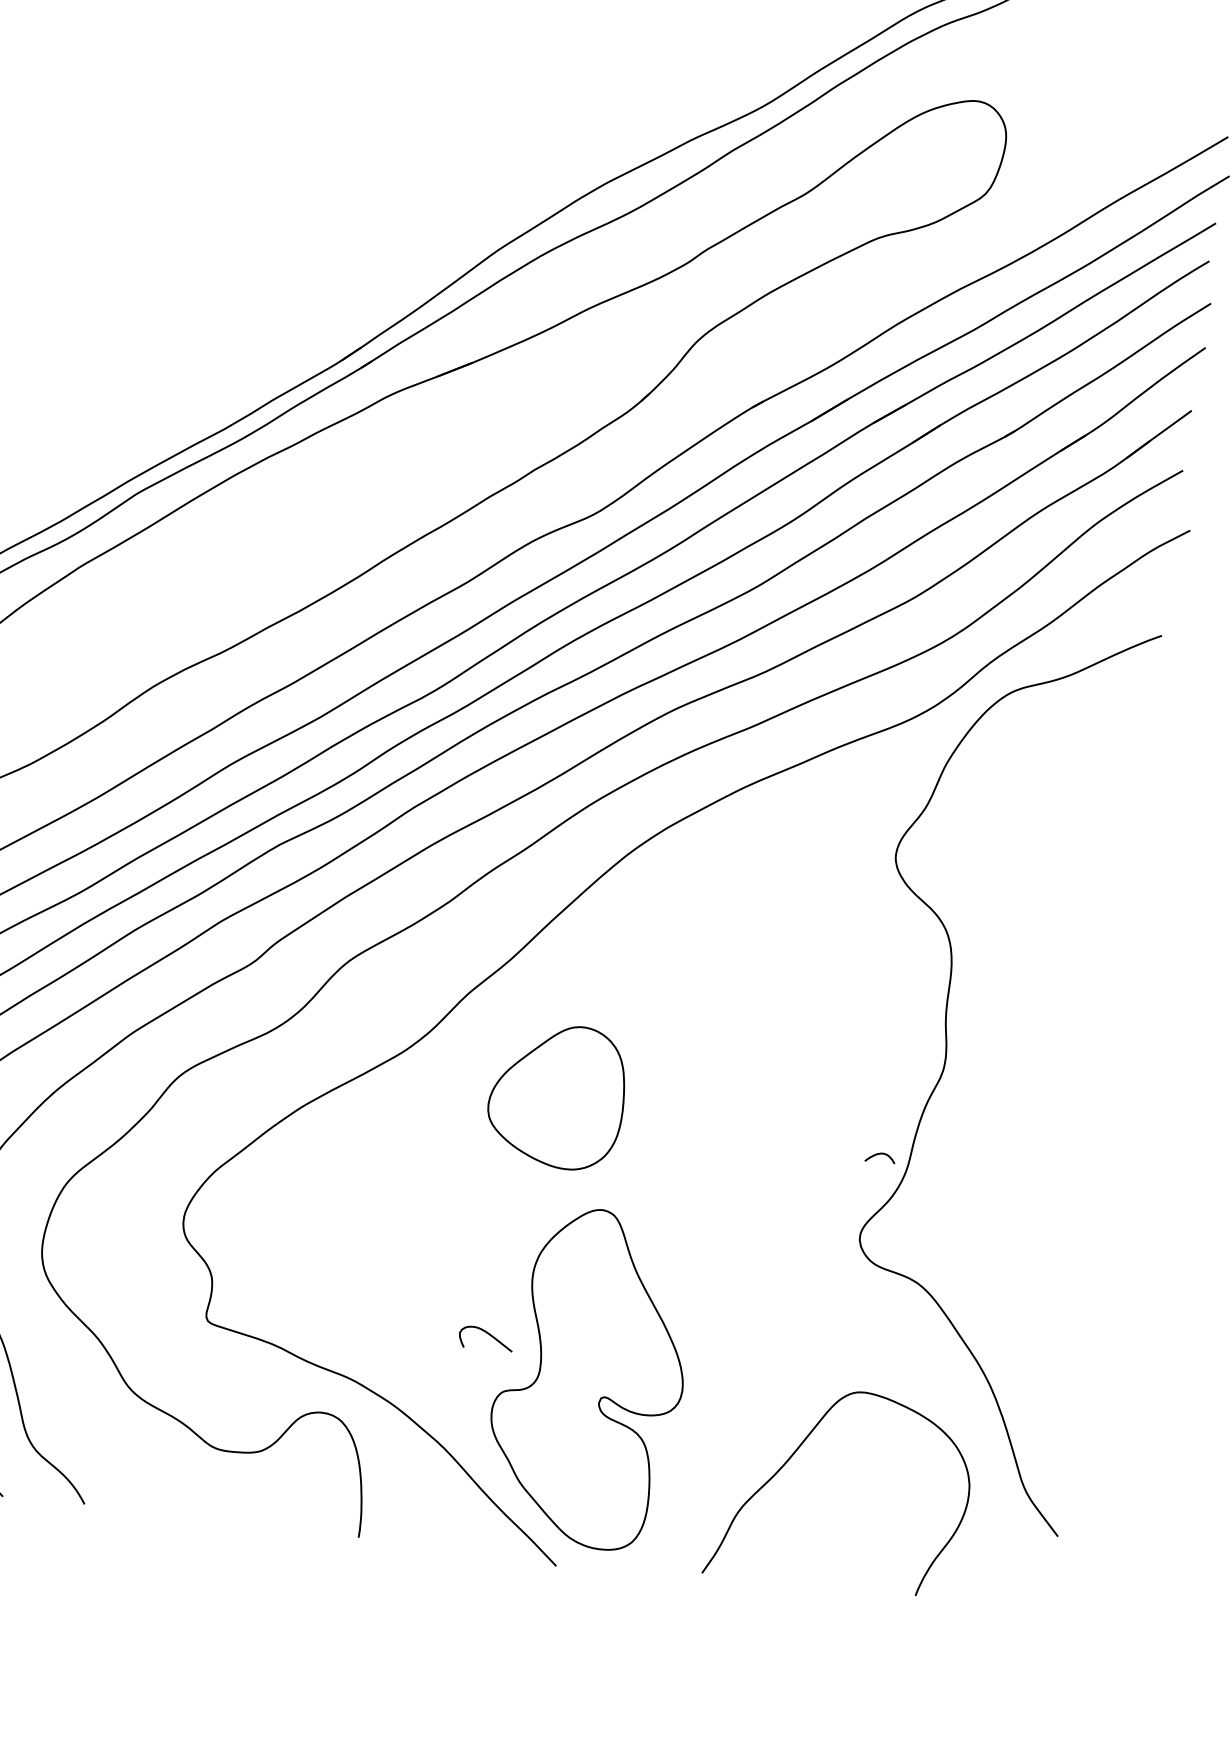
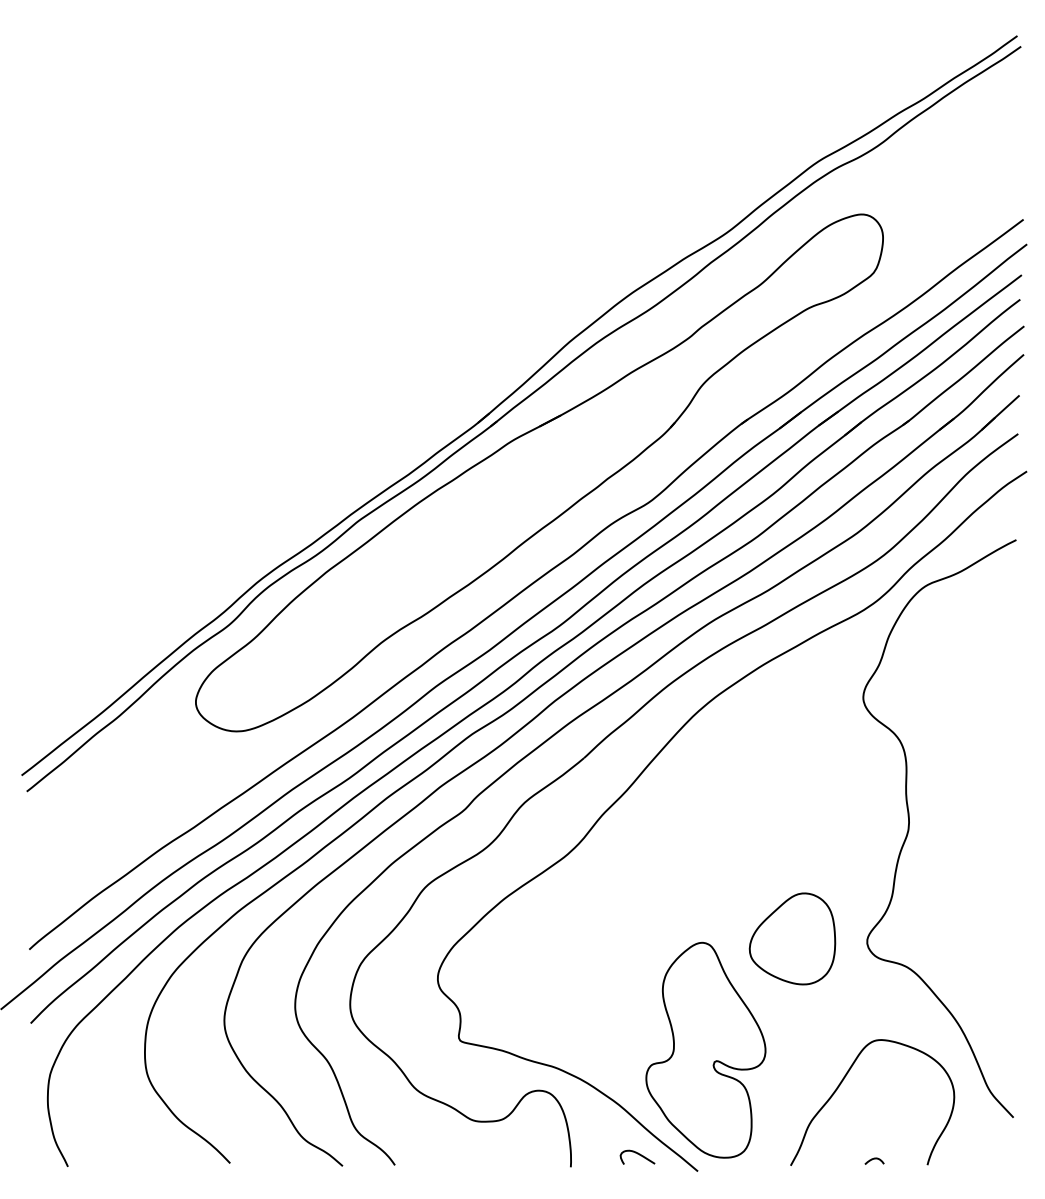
part: (556, 1095) -> (792, 938), moved
curve: (880, 1155) -> (874, 1159), moved
curve: (486, 1334) -> (637, 1154), moved

